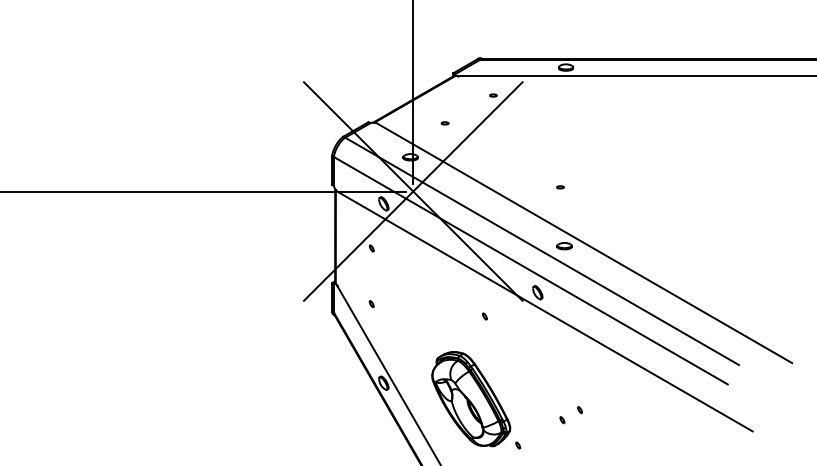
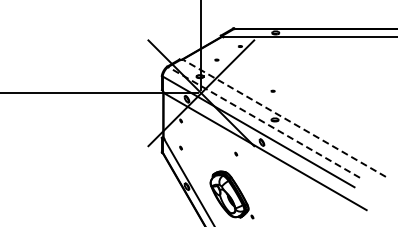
line: (584, 243) -> (284, 118), solid -> dashed
line: (542, 251) -> (264, 122), solid -> dashed
part: (571, 415) -> (278, 202), removed

